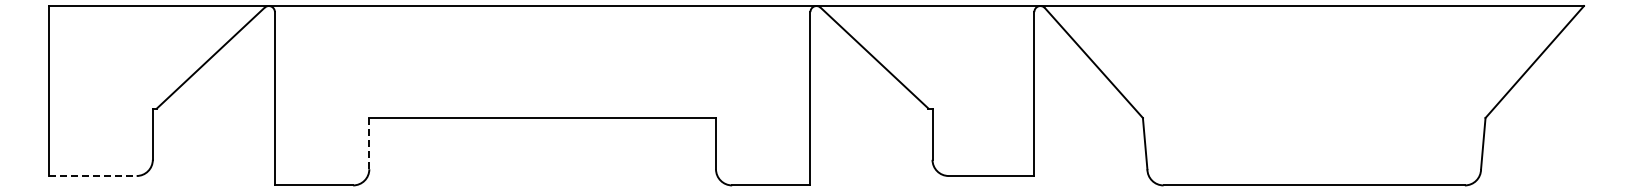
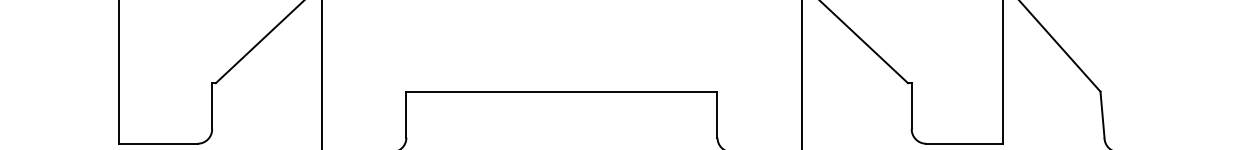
line: (369, 143) -> (406, 114), dashed -> solid
line: (92, 176) -> (158, 144), dashed -> solid

